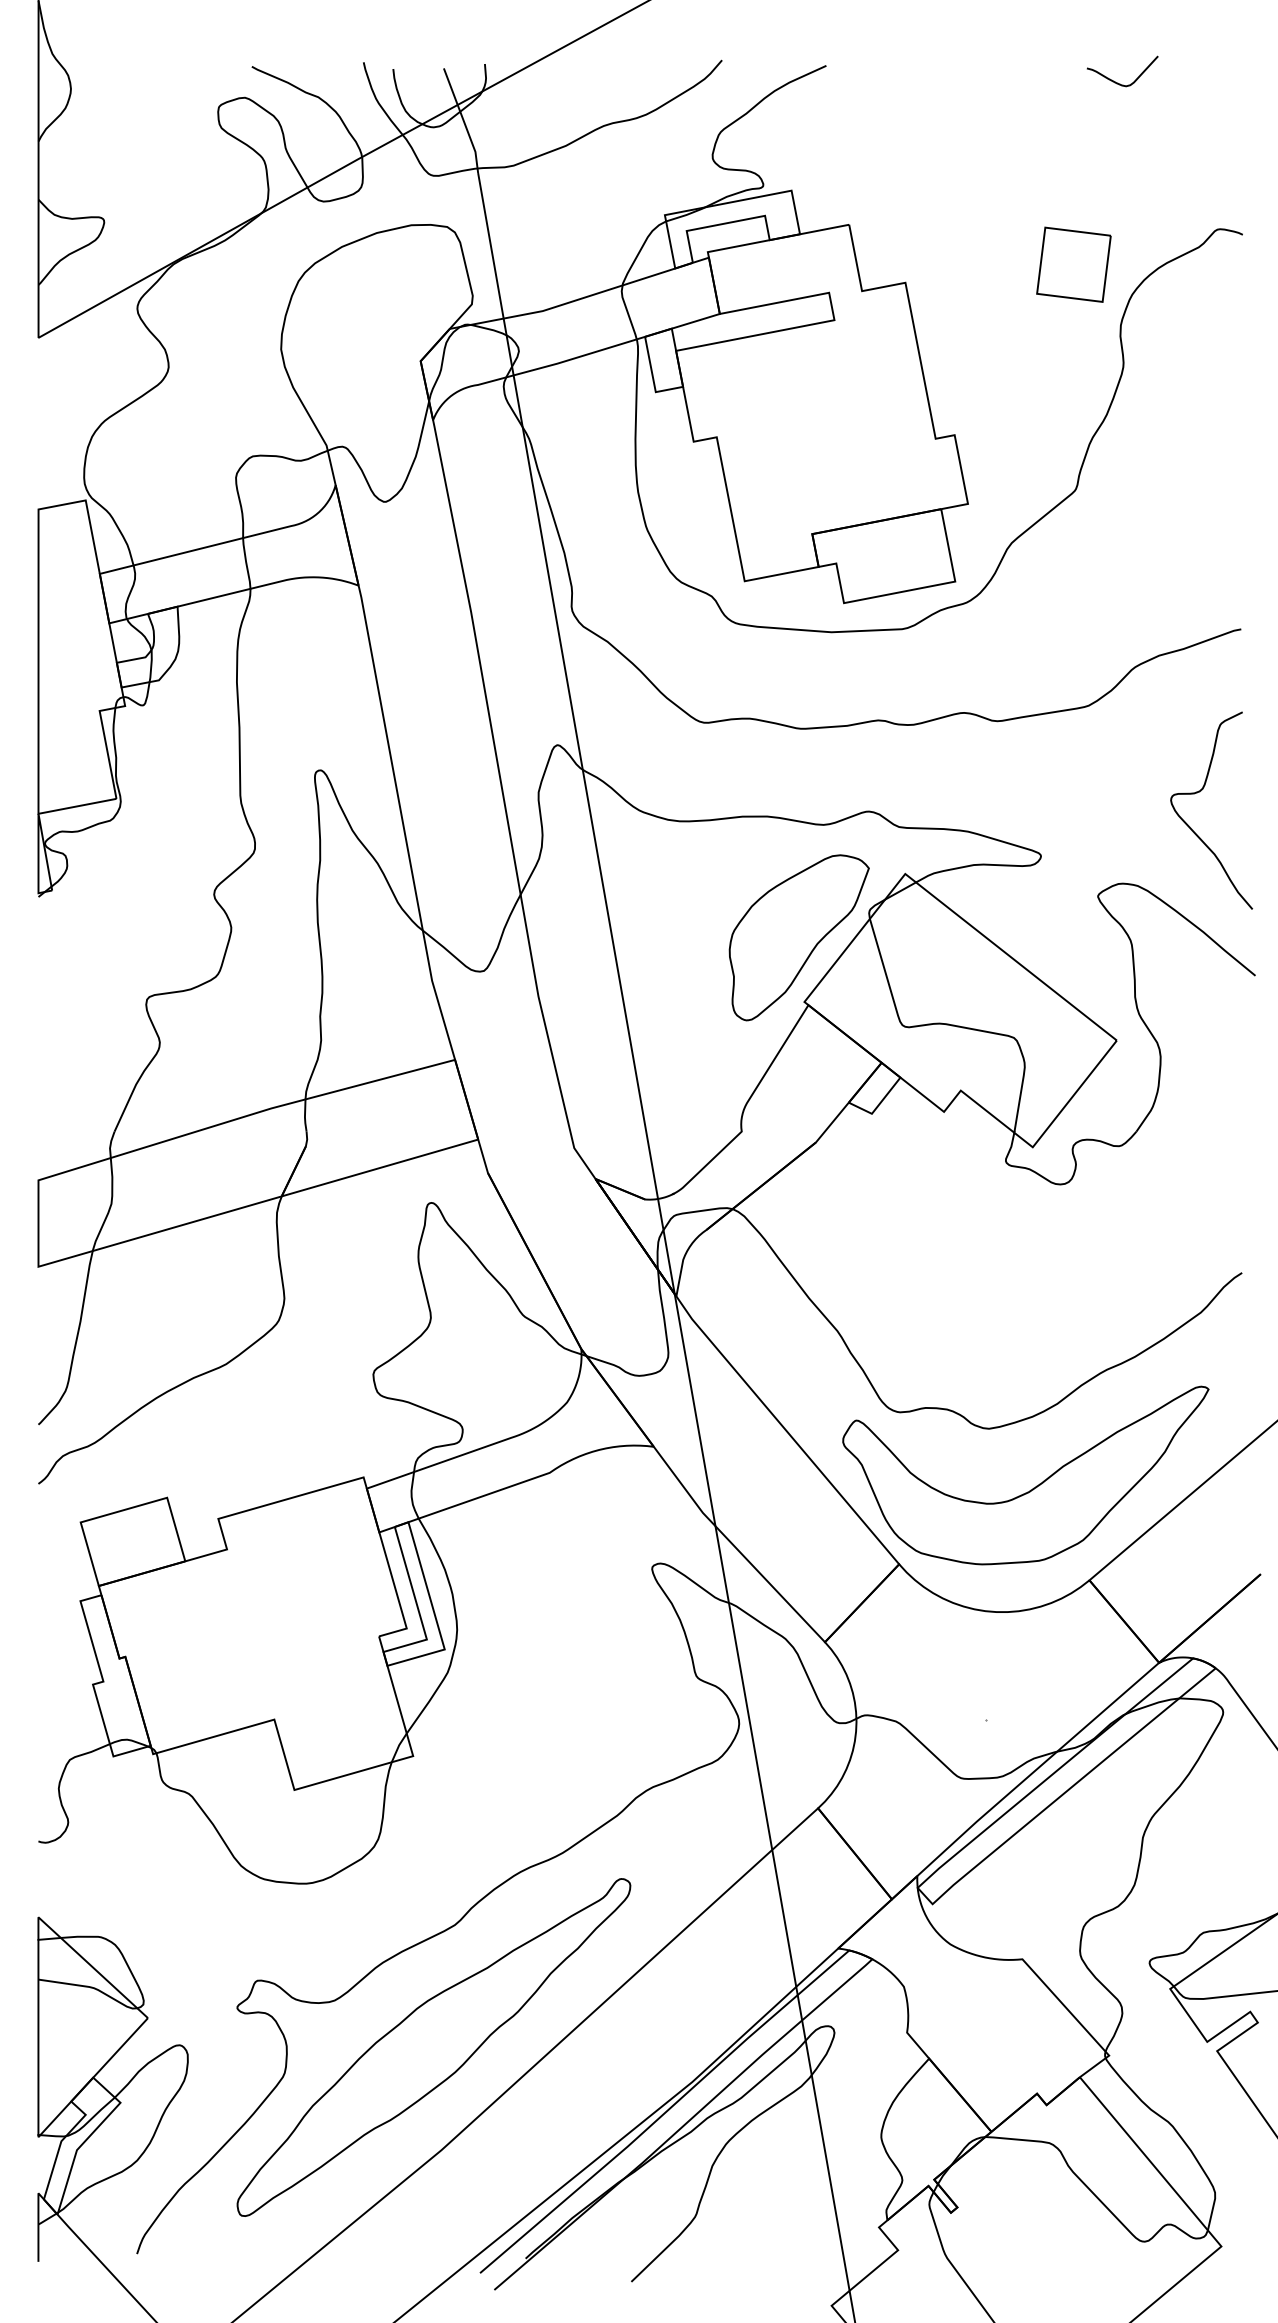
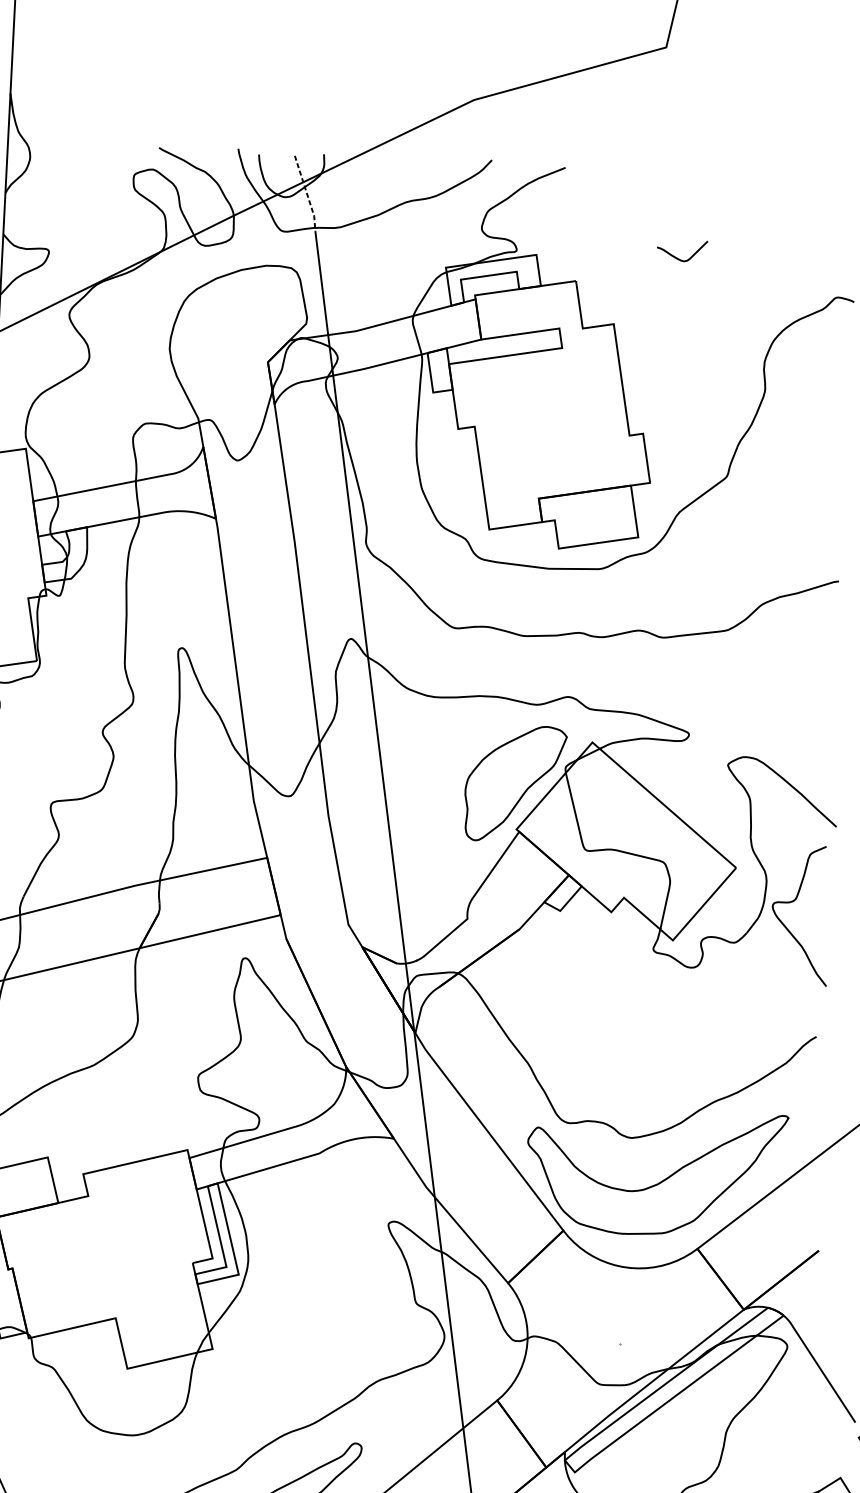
curve: (1117, 82) -> (678, 258), moved
line: (463, 121) -> (306, 194), solid -> dashed
part: (1073, 264) -> (733, 317), removed
curve: (1201, 791) -> (794, 901), moved

